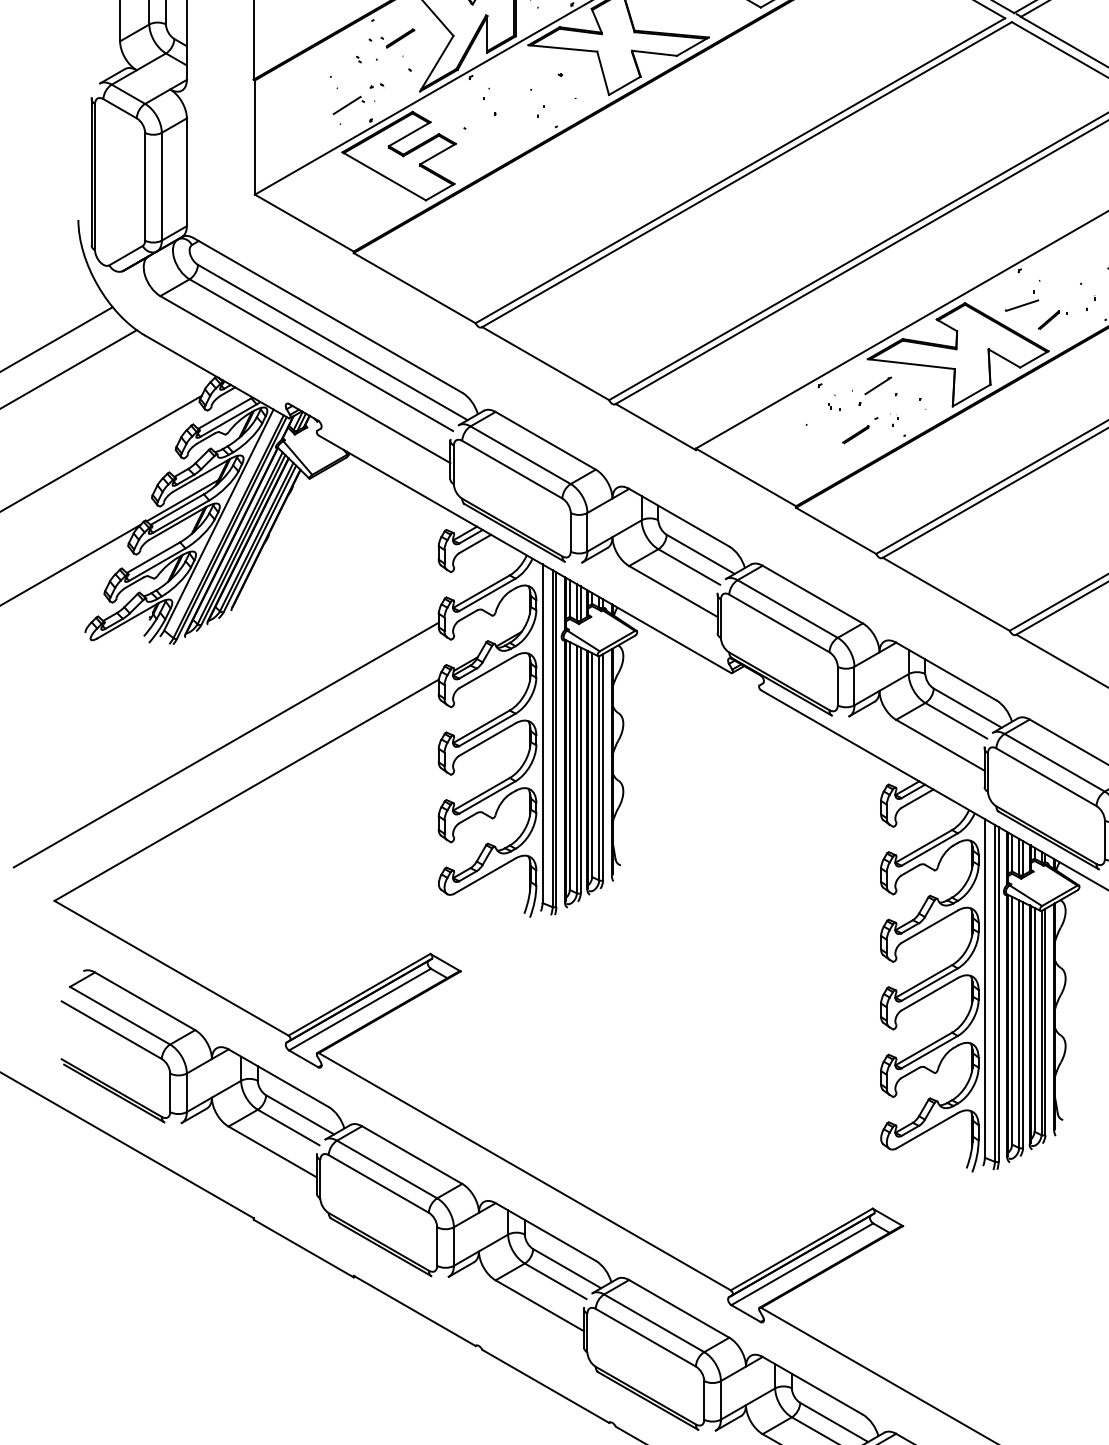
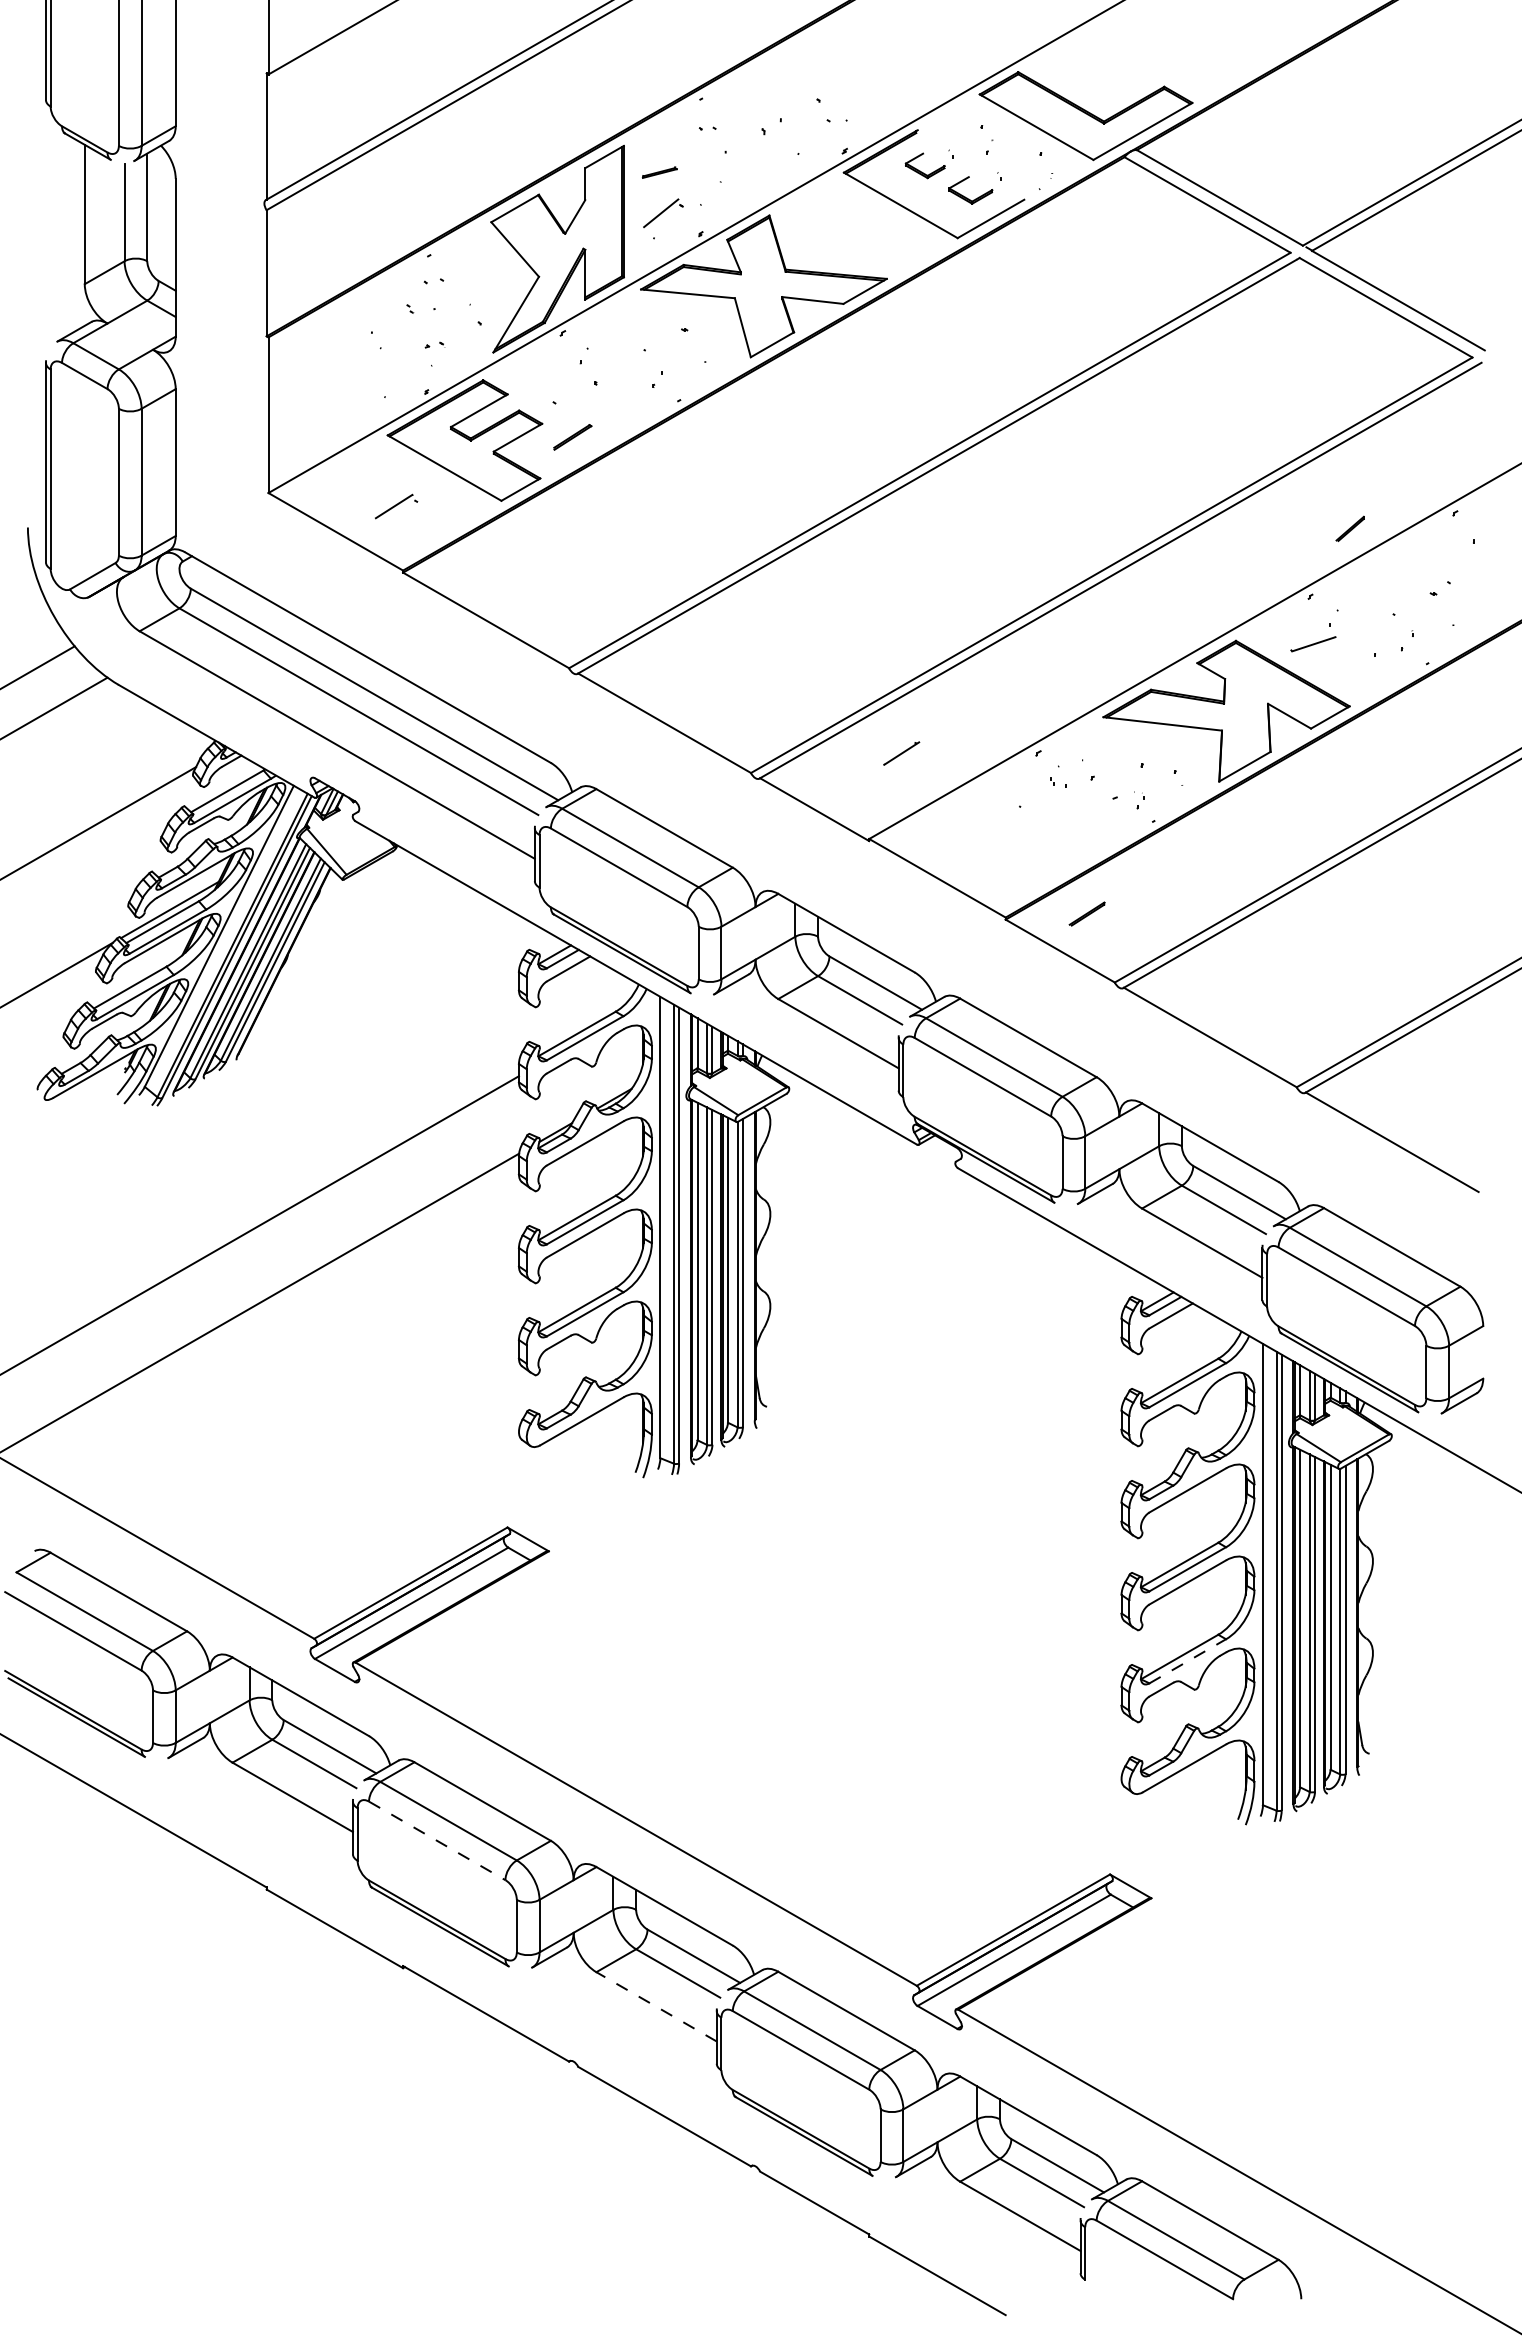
line: (400, 38) -> (572, 437), moved
part: (348, 105) -> (396, 506), moved
line: (1048, 319) -> (1349, 528), moved
part: (878, 385) -> (901, 753), moved
line: (855, 434) -> (1086, 913), moved
line: (930, 1052) -> (1188, 1661), solid -> dashed
line: (379, 1183) -> (437, 1840), solid -> dashed
line: (539, 1305) -> (656, 2006), solid -> dashed

